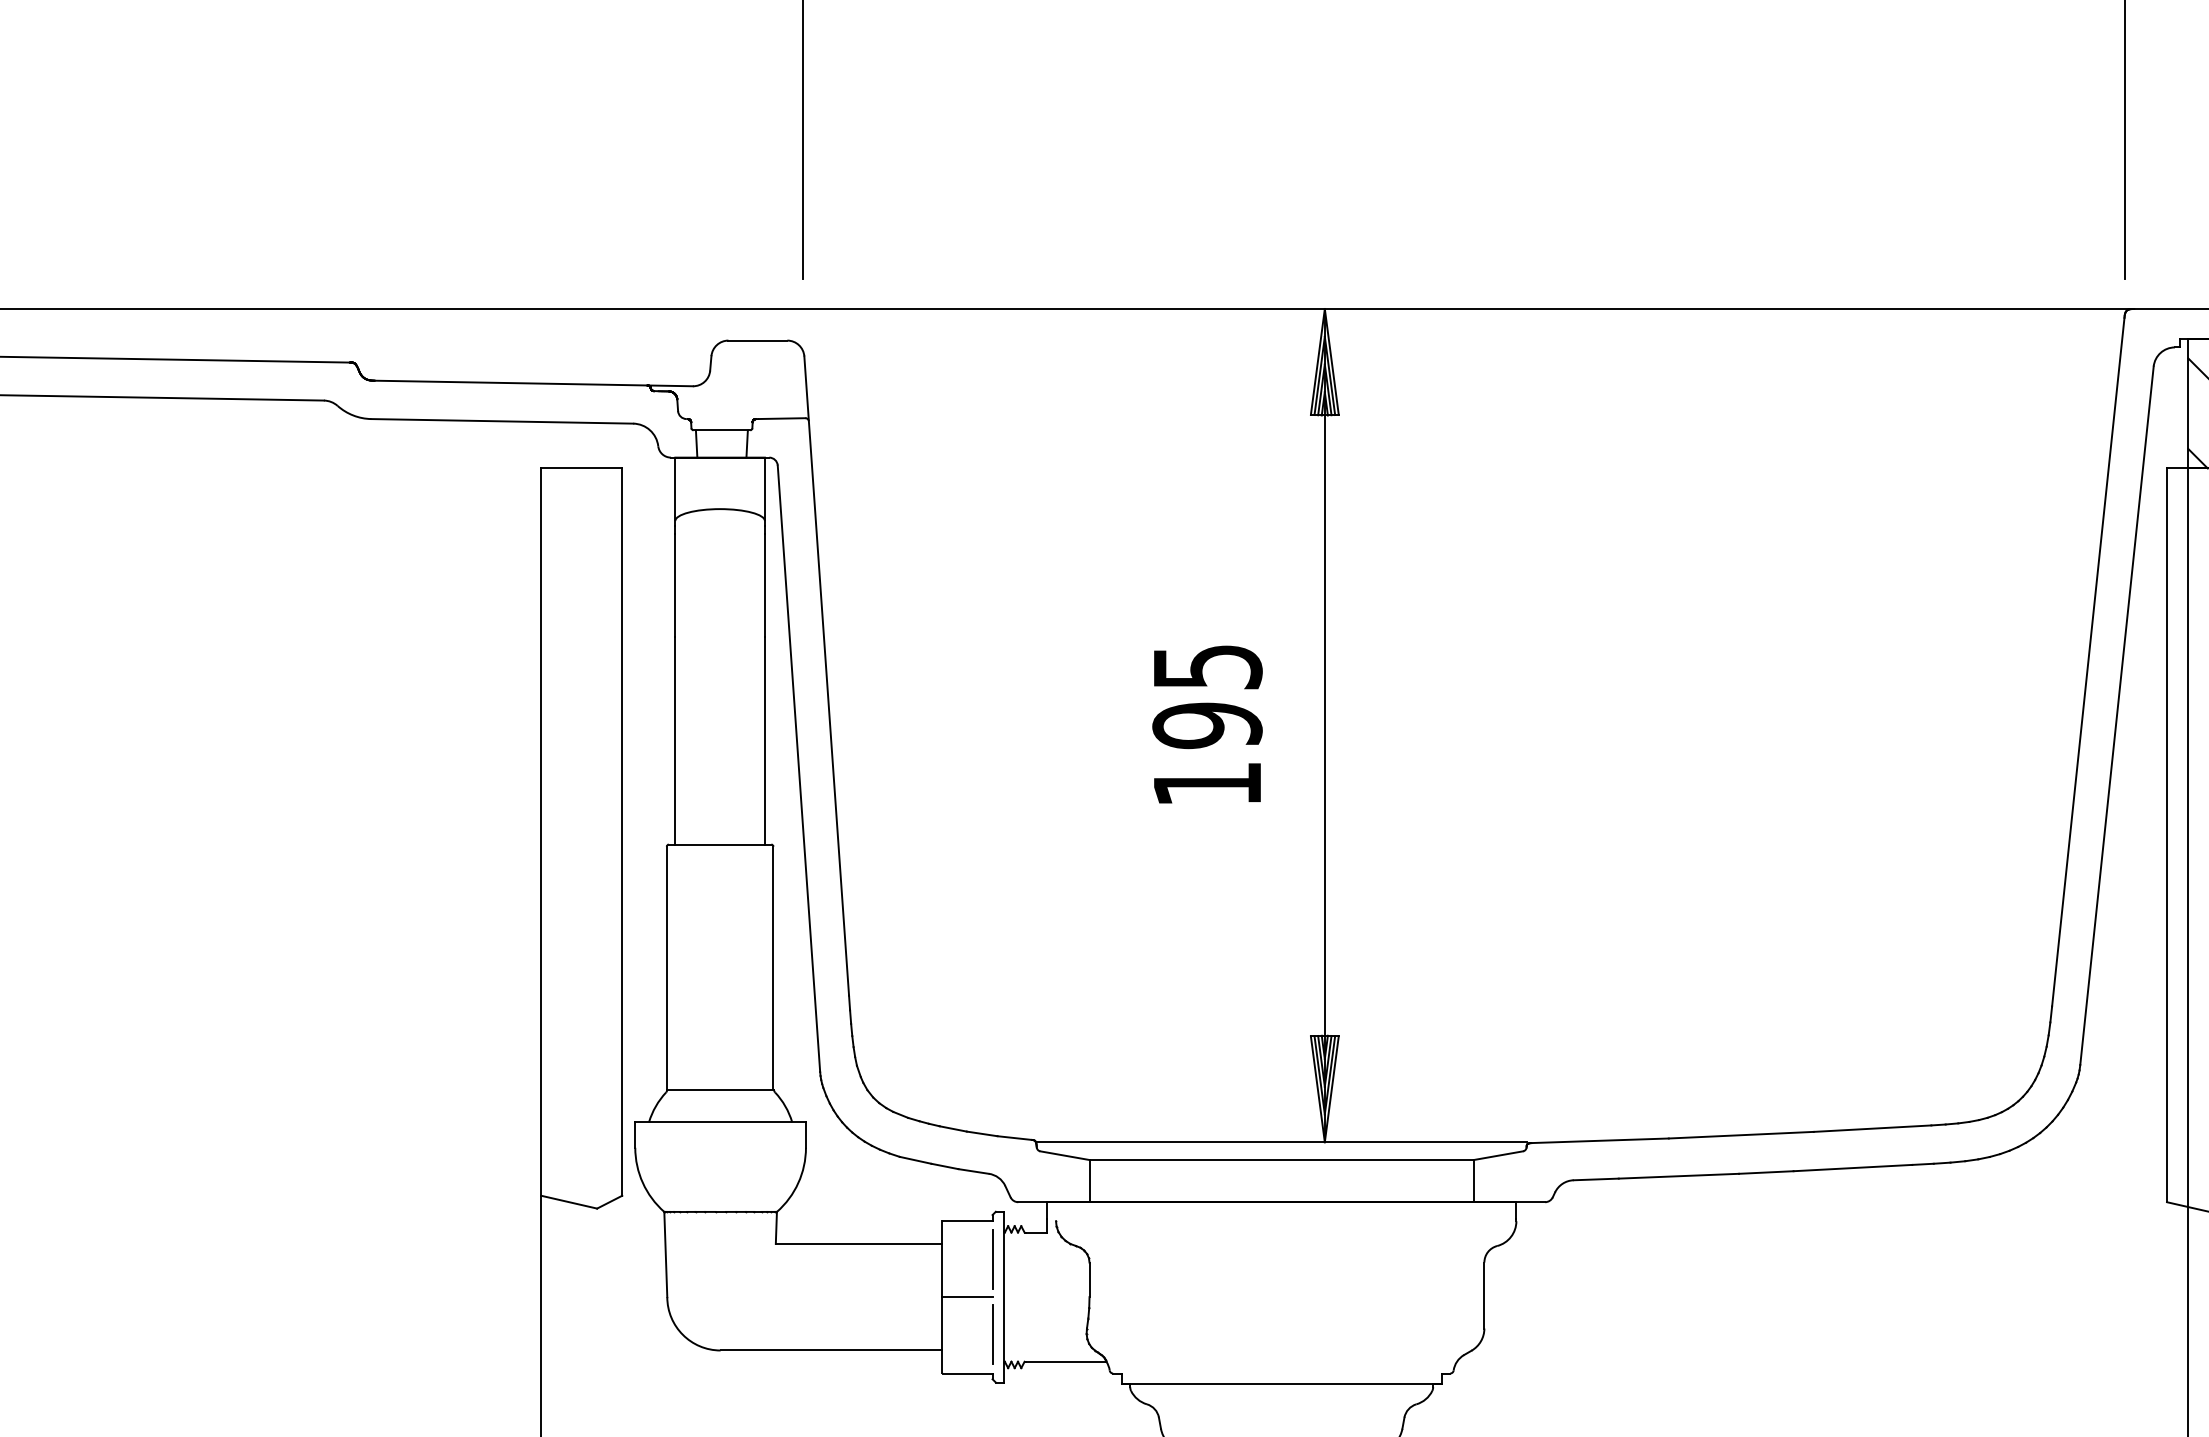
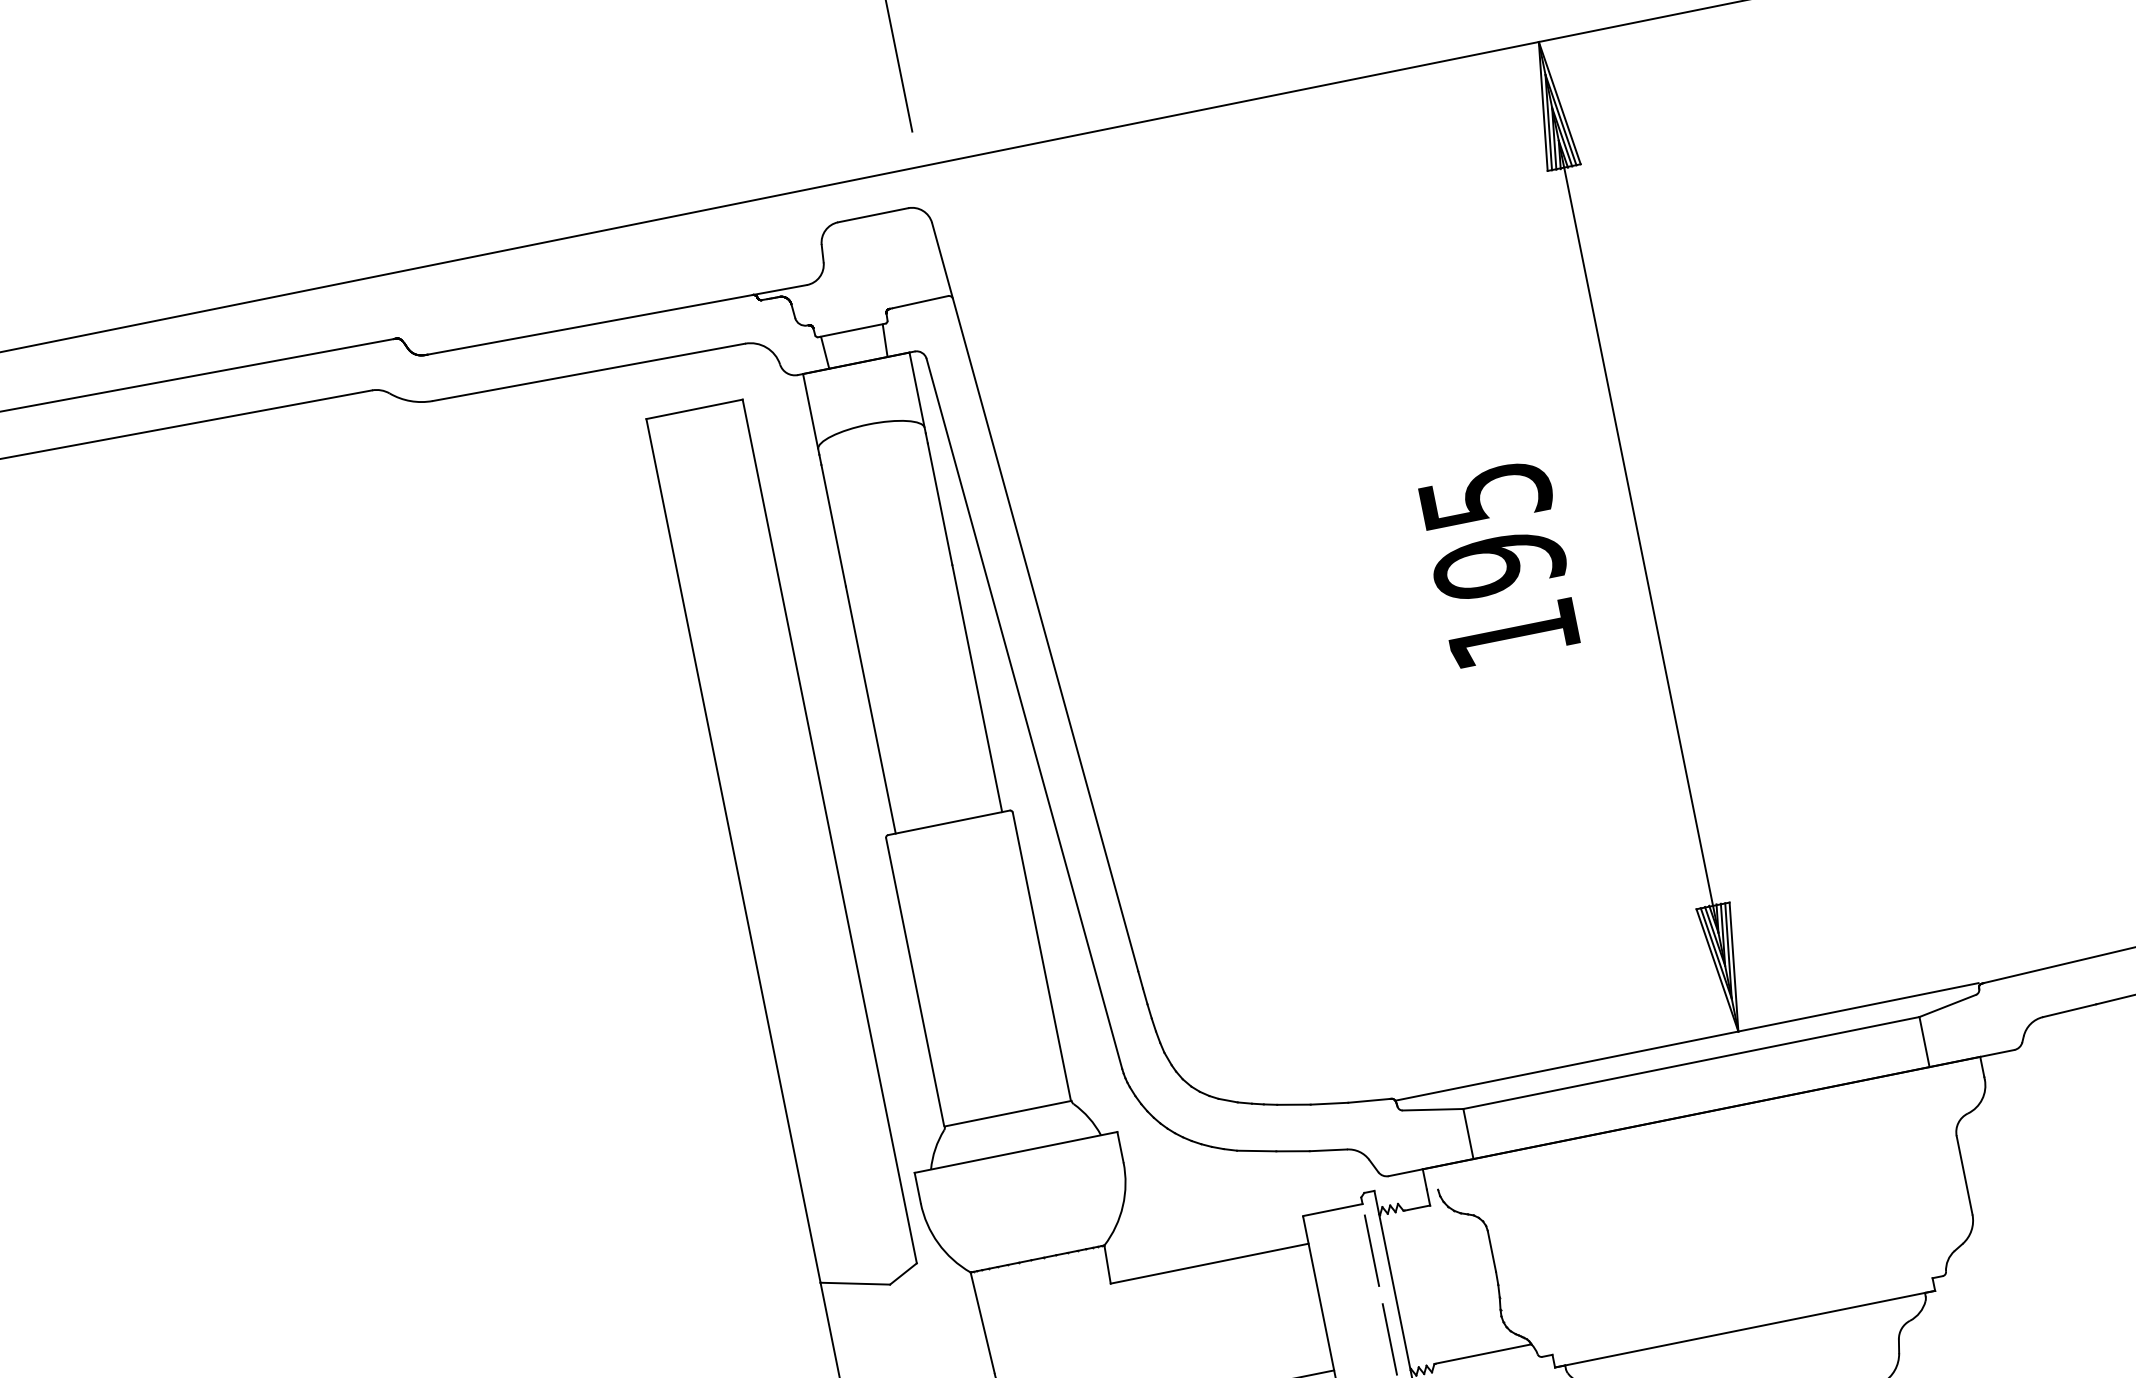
line: (967, 1297) -> (1351, 1301), removed

